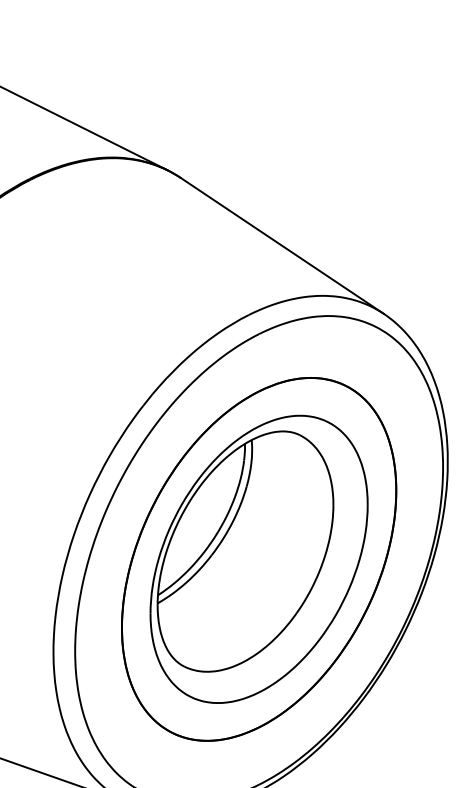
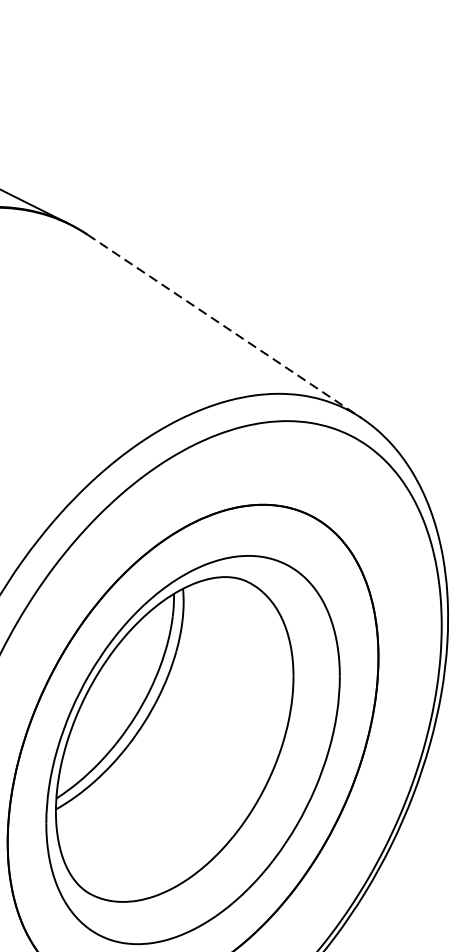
line: (282, 245) -> (224, 325), solid -> dashed

